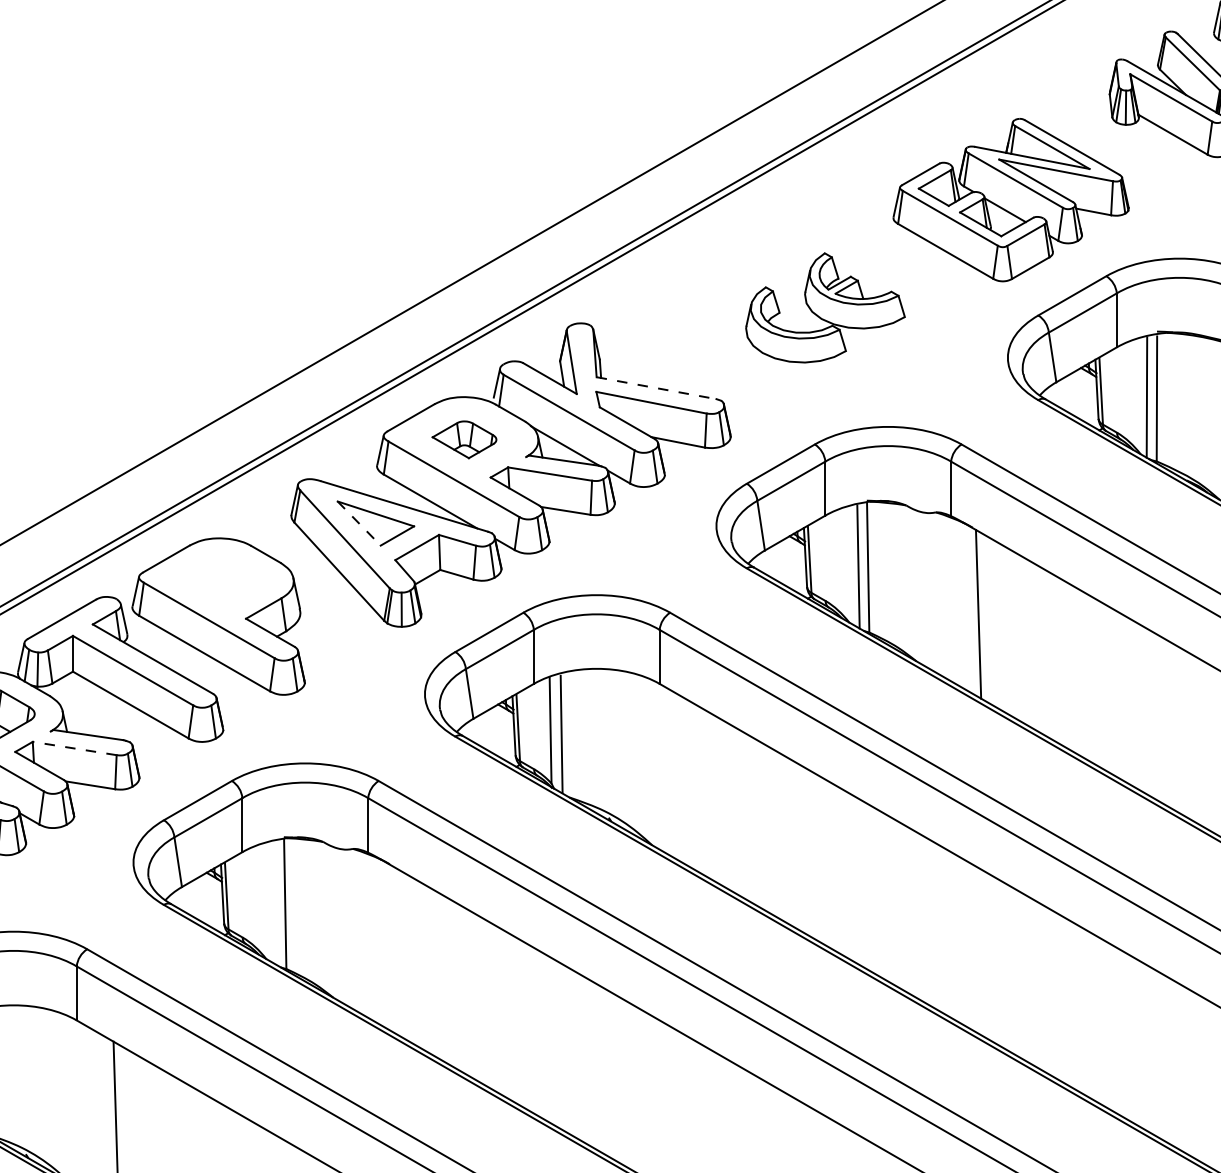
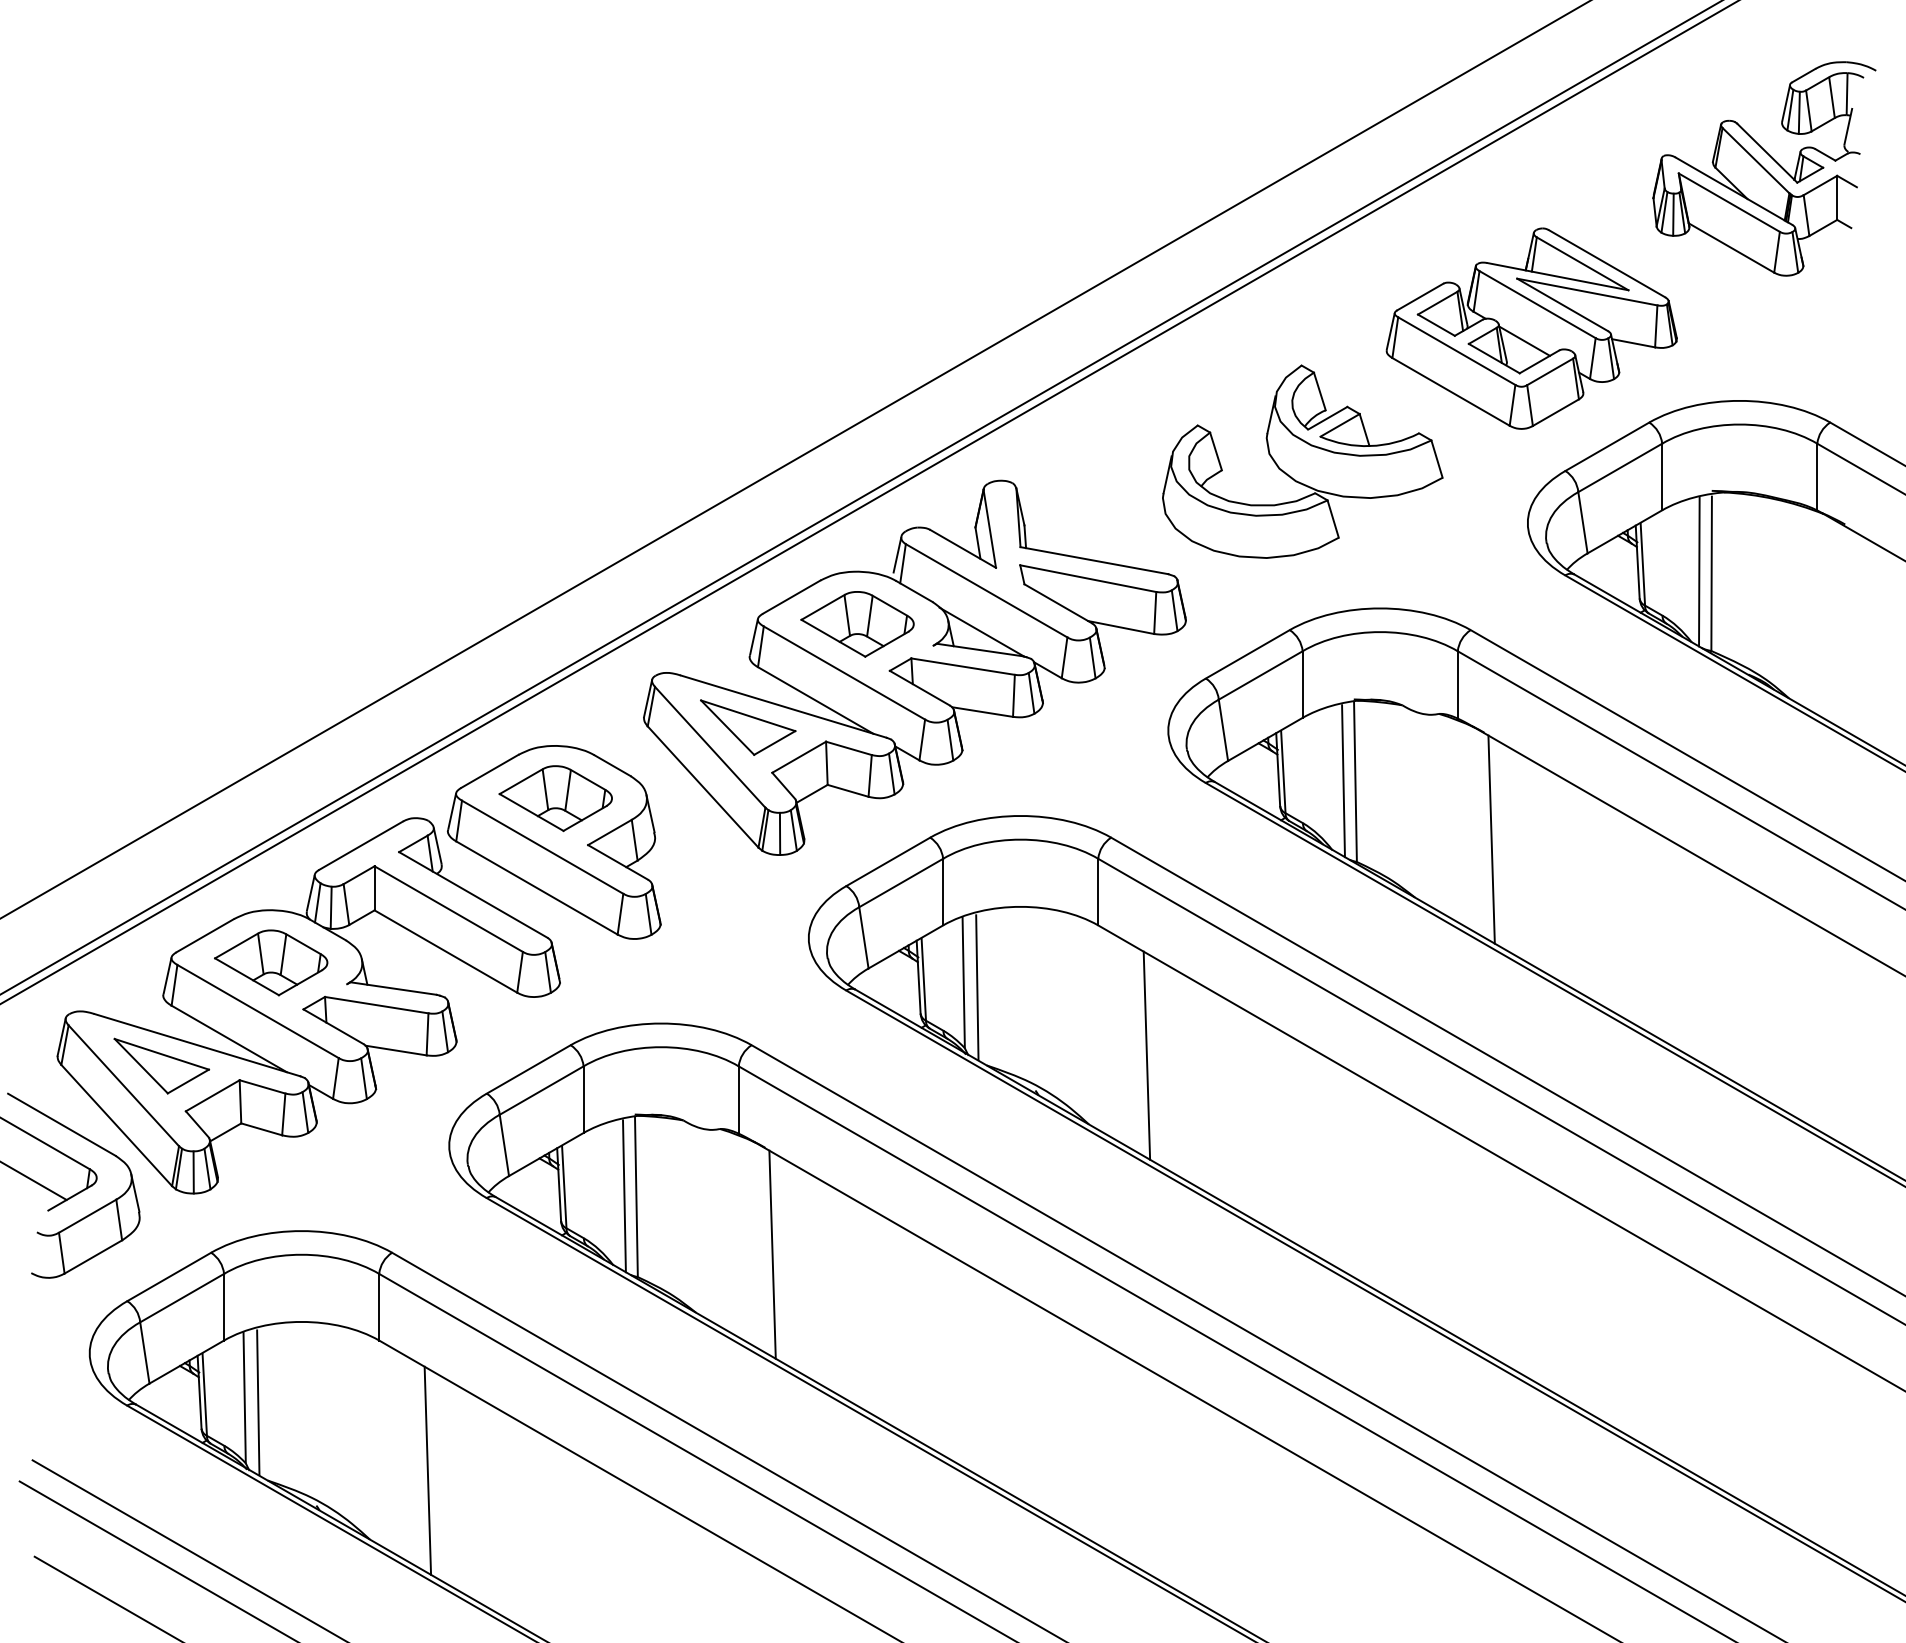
part: (825, 307) -> (1302, 461), size x1.43
line: (656, 388) -> (1094, 560), dashed -> solid
part: (464, 439) -> (857, 624), size x1.43
line: (359, 524) -> (728, 728), dashed -> solid
part: (219, 580) -> (555, 798), added
line: (74, 748) -> (376, 1005), dashed -> solid
line: (698, 789) -> (1146, 1055), added
line: (275, 903) -> (624, 1196), added
line: (395, 950) -> (772, 1254), added

